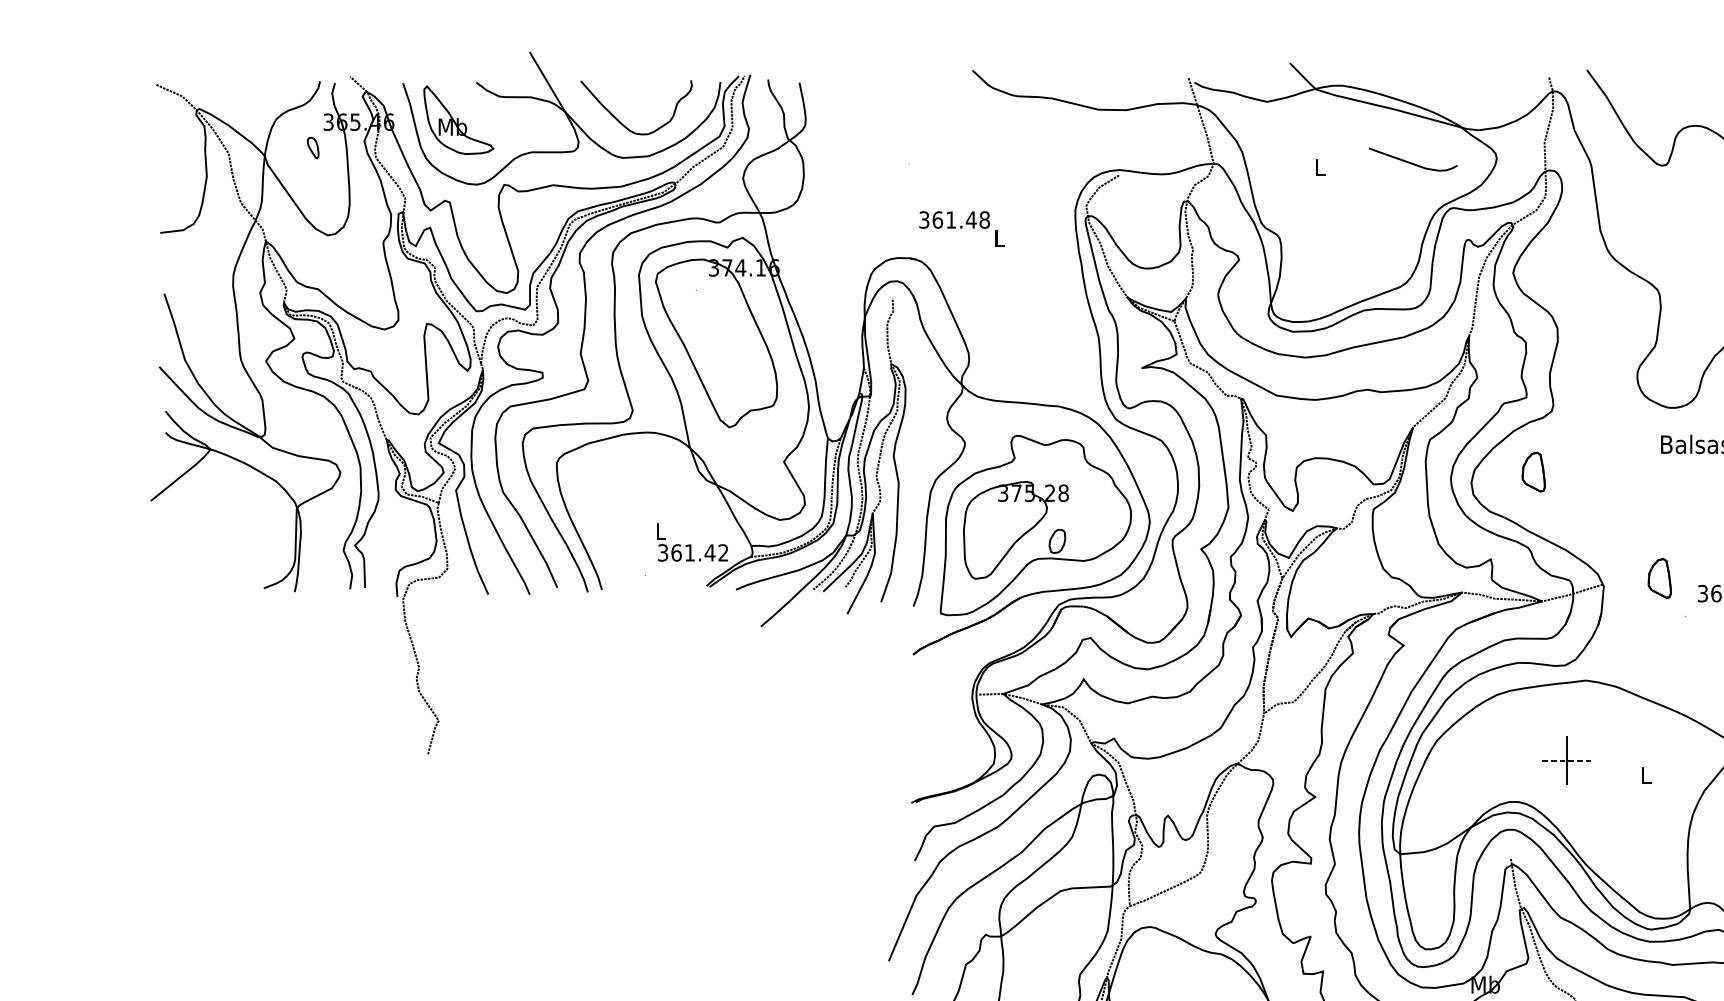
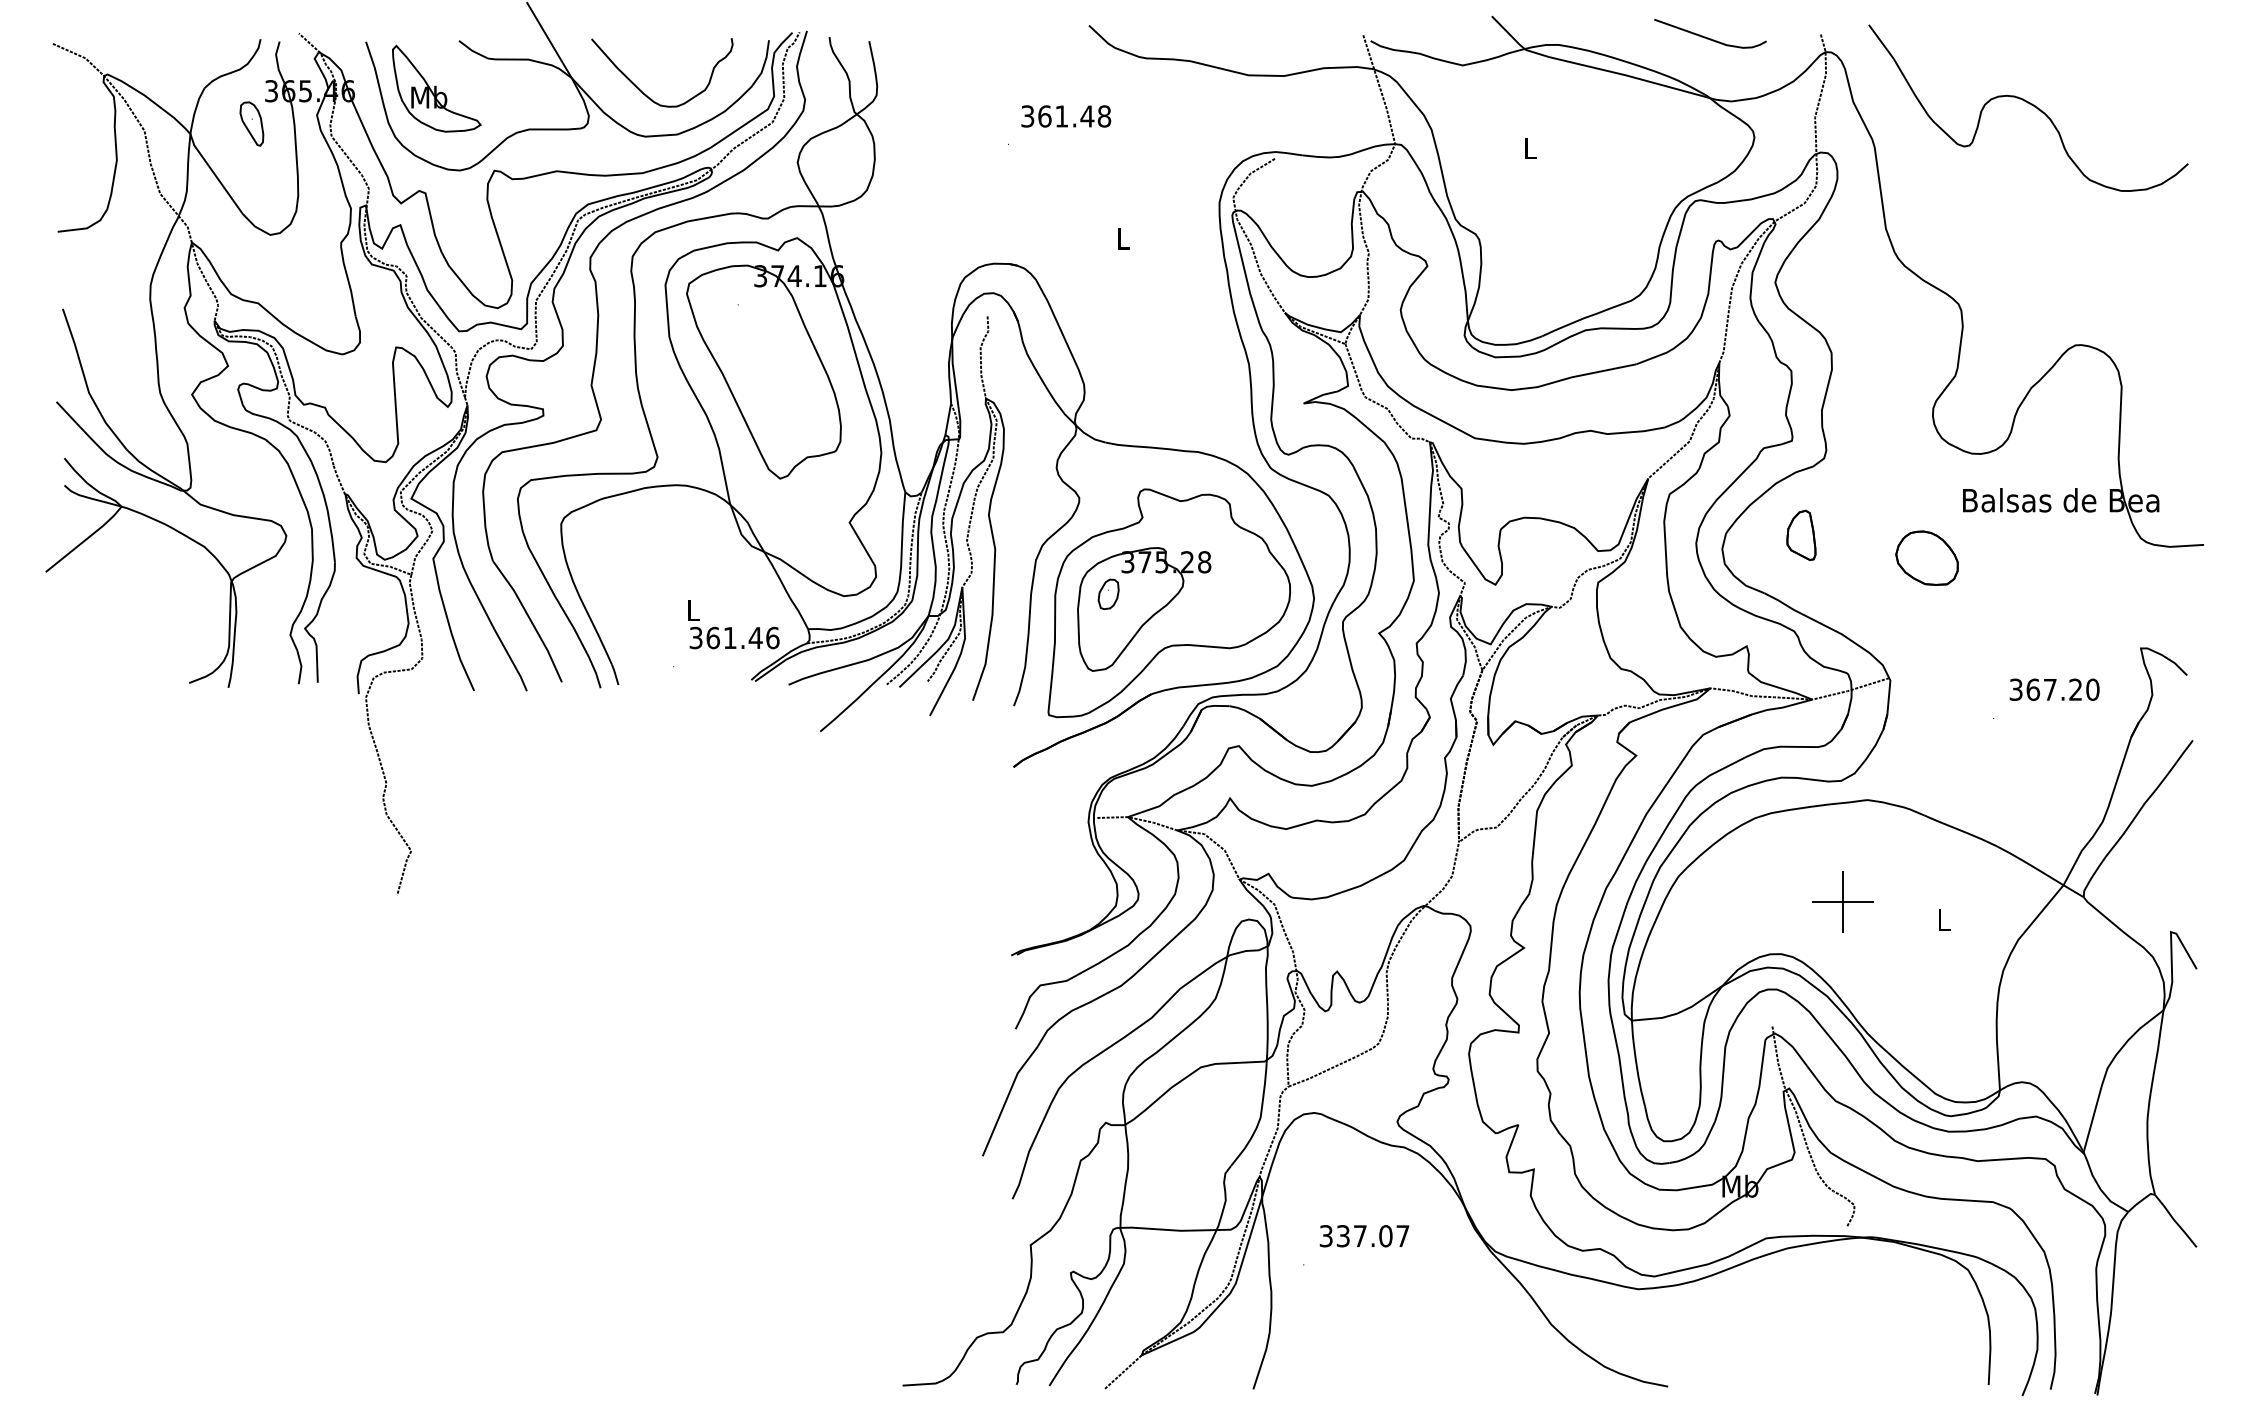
part: (312, 147) -> (251, 123), size x1.67
curve: (1411, 162) -> (1708, 37), moved
text: (954, 220) -> (1066, 116), moved
part: (1632, 489) -> (1926, 557), added
part: (1057, 540) -> (1108, 593), moved
text: (723, 552) -> (772, 637), 361.42 -> 361.46
part: (1659, 577) -> (1961, 669), removed
line: (1566, 760) -> (1843, 901), dashed -> solid

